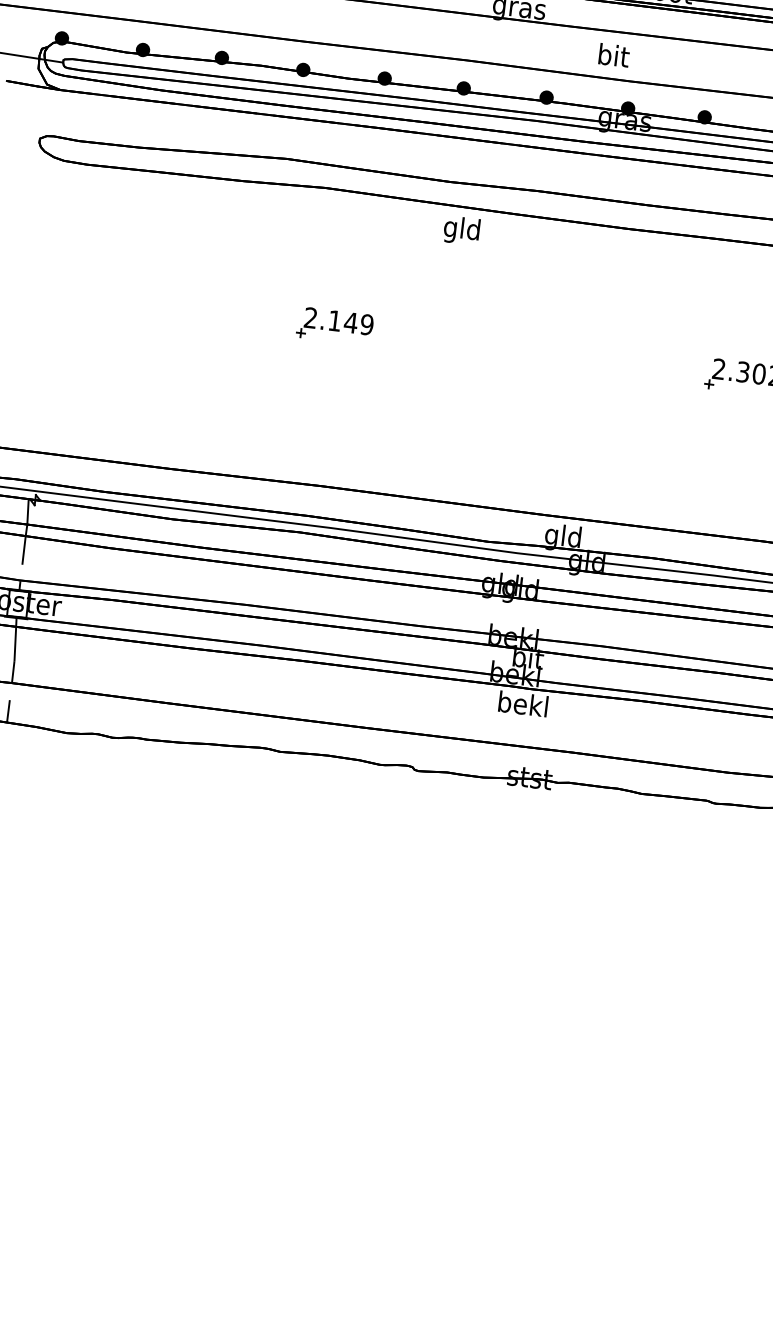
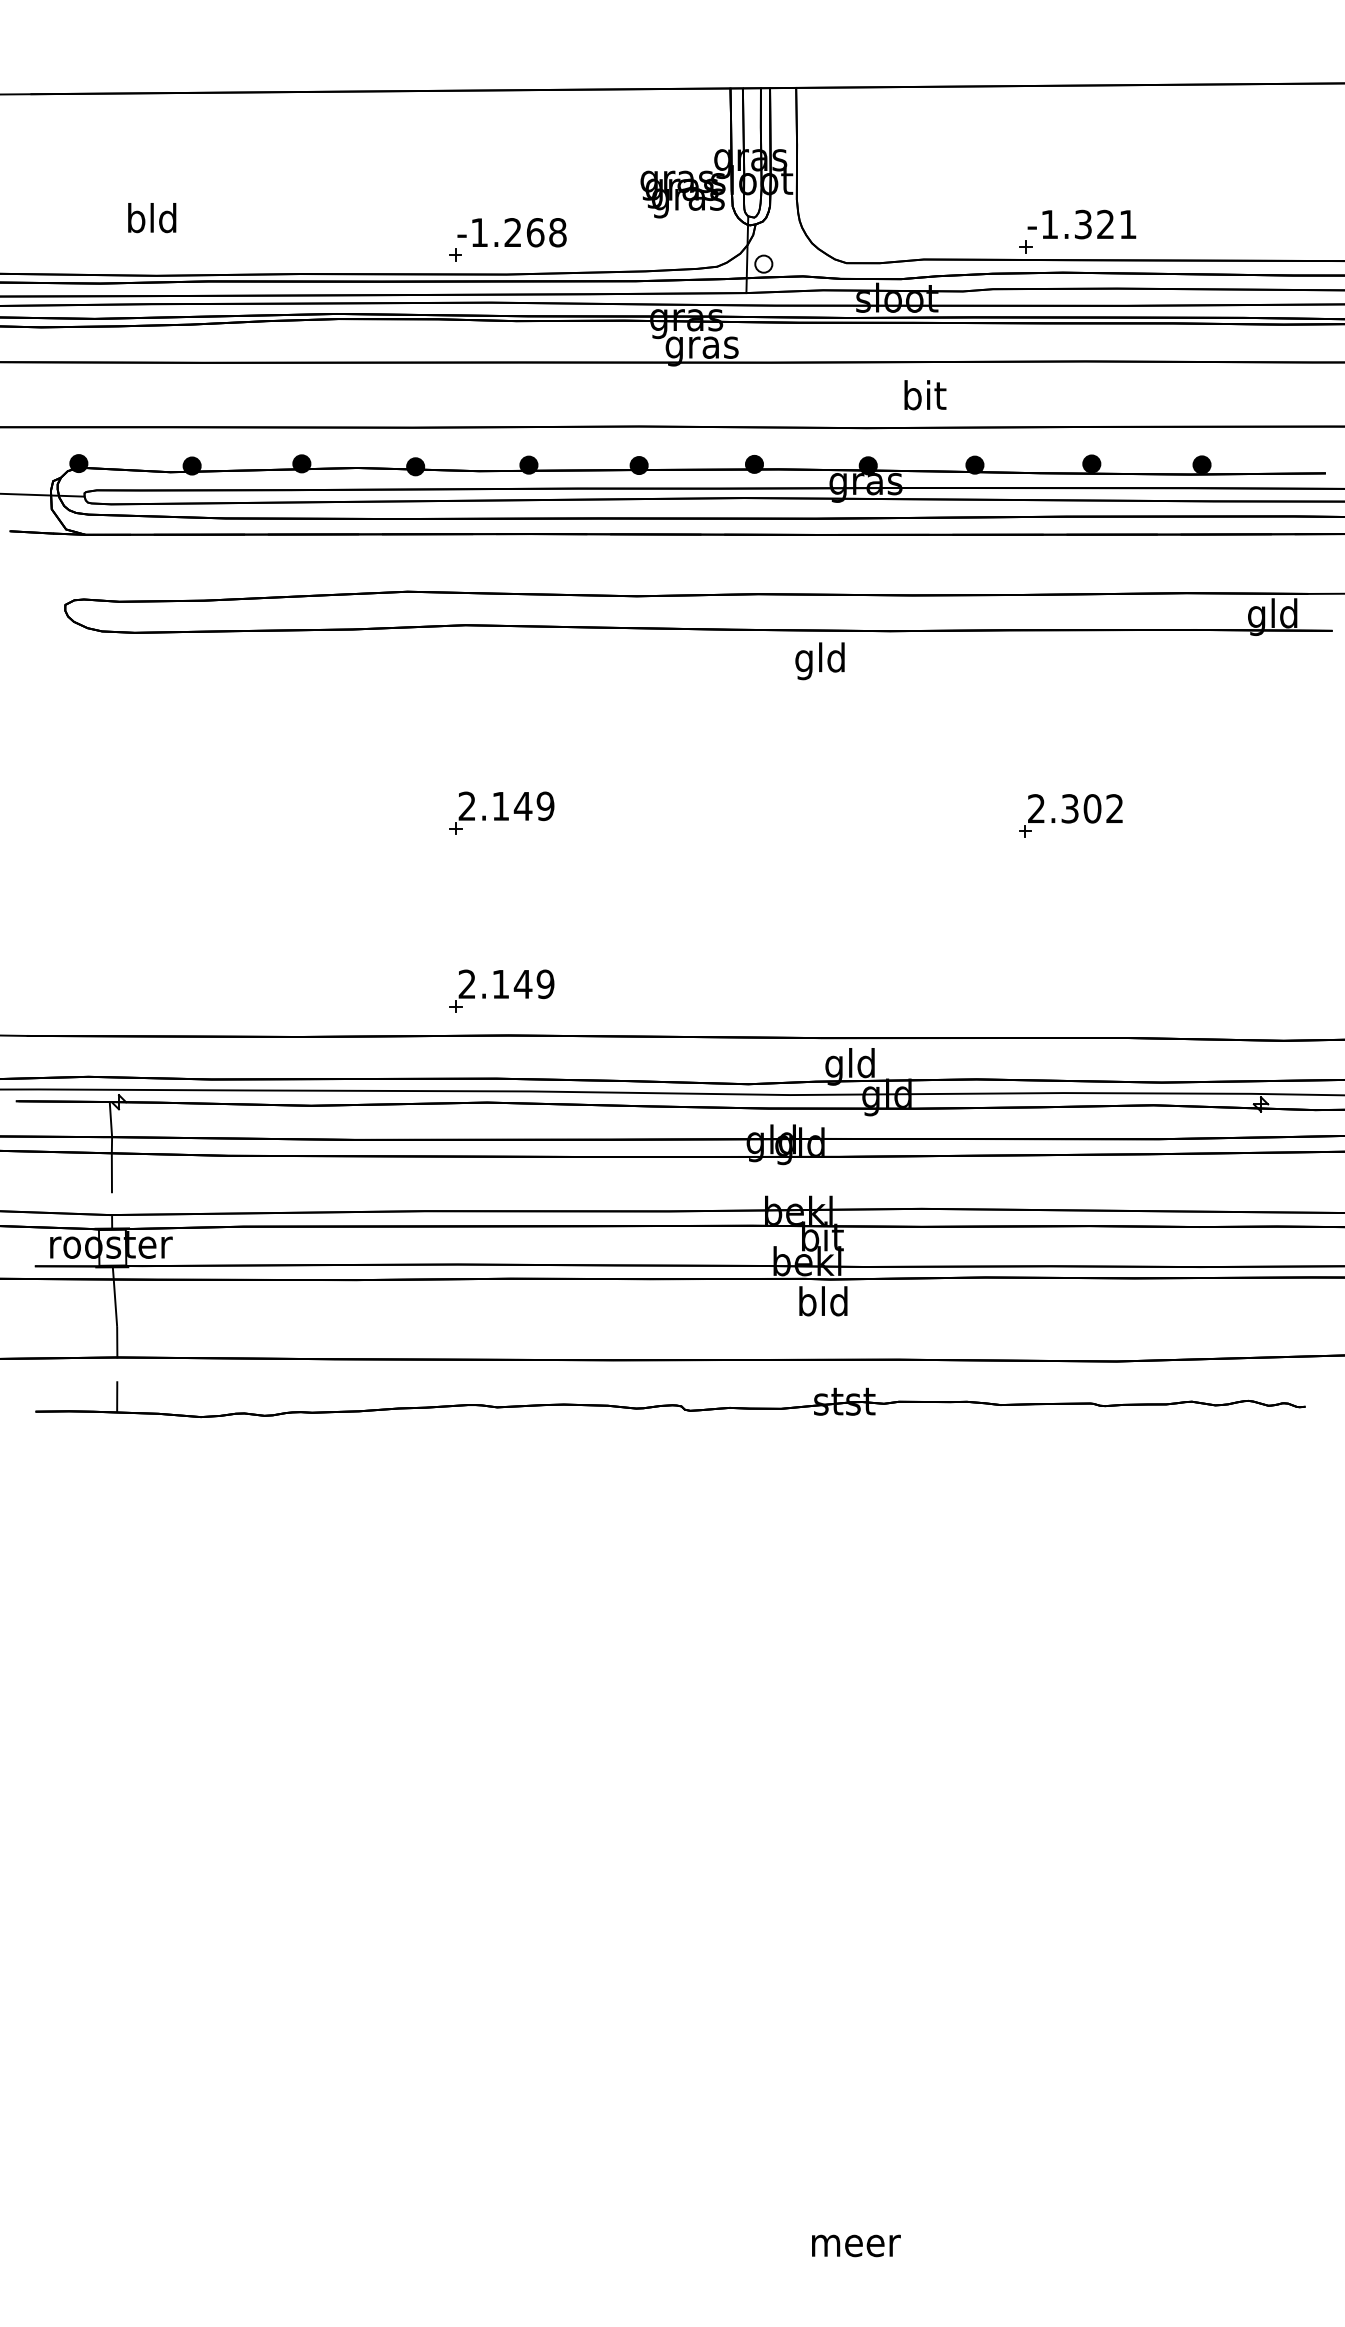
text: (614, 55) -> (925, 395), moved
text: (461, 230) -> (819, 661), moved
part: (319, 453) -> (501, 990), added
text: (523, 704) -> (823, 1301), bekl -> bld

